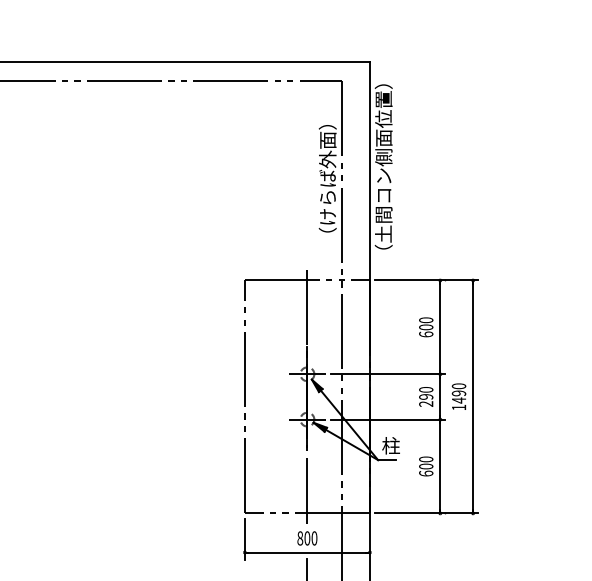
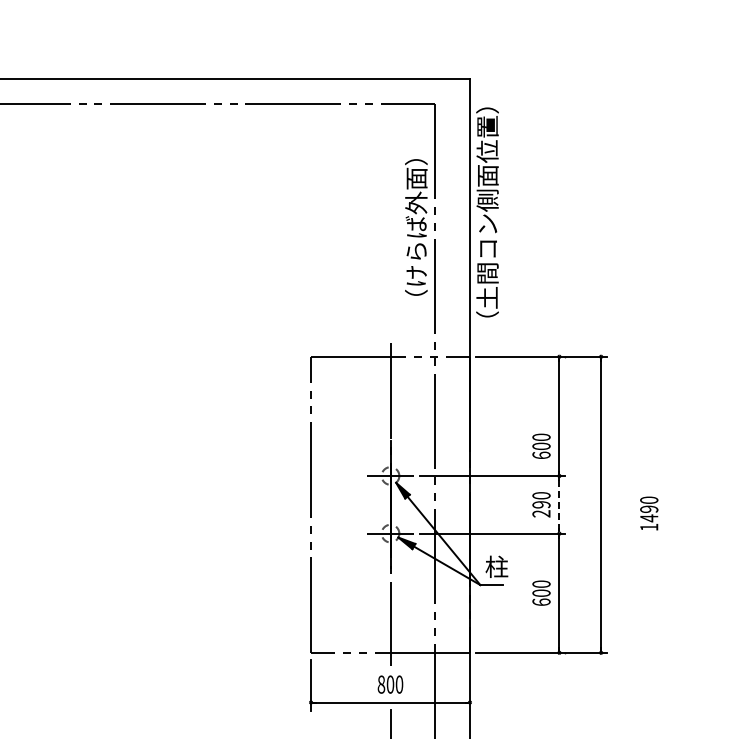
text: (426, 326) -> (541, 445), moved
line: (440, 396) -> (559, 504), solid -> dashed
text: (459, 396) -> (649, 513), moved

